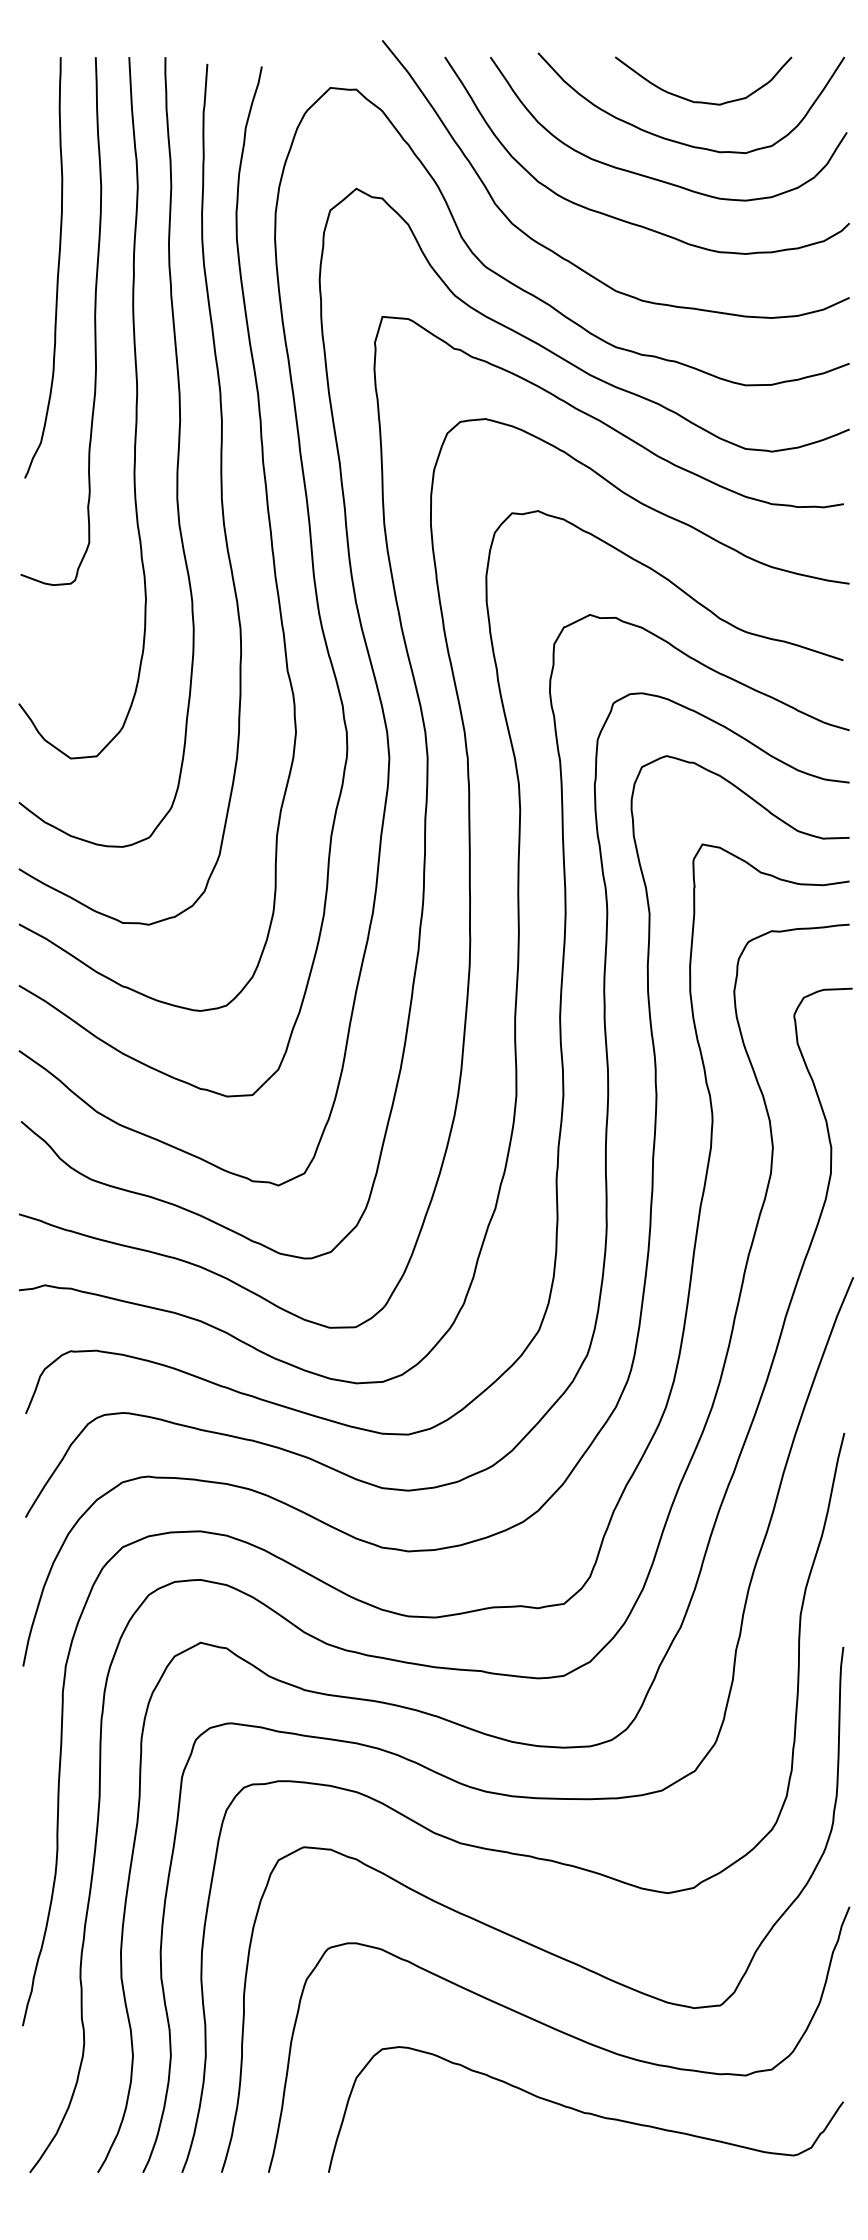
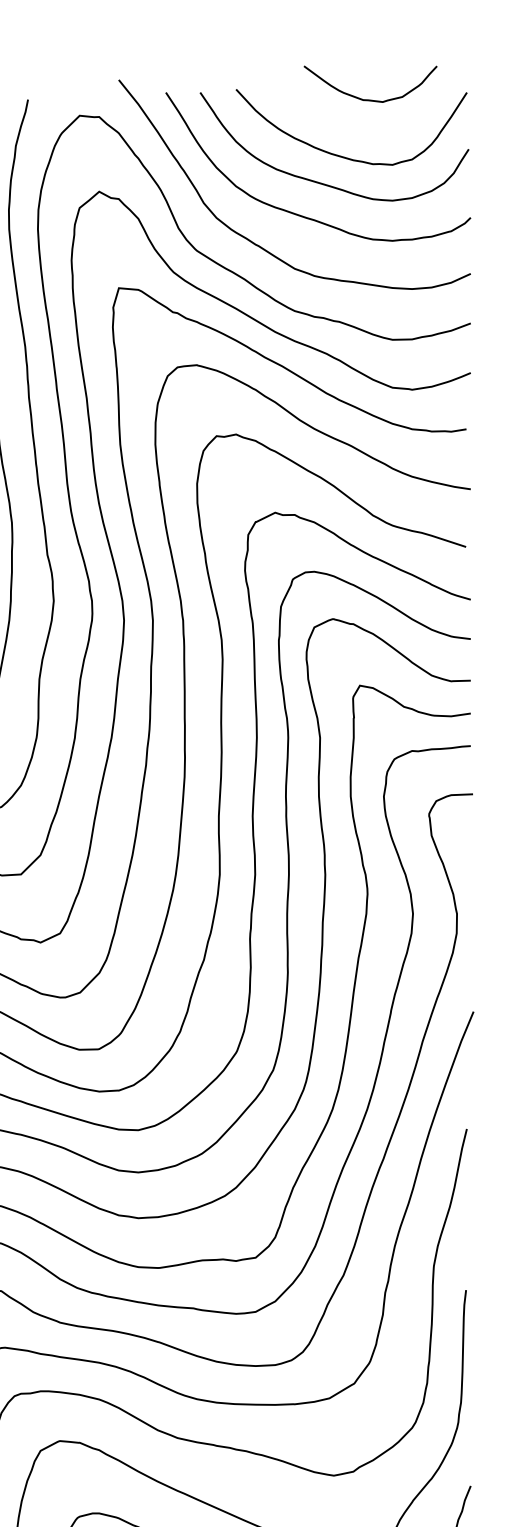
curve: (703, 101) -> (370, 99), moved

